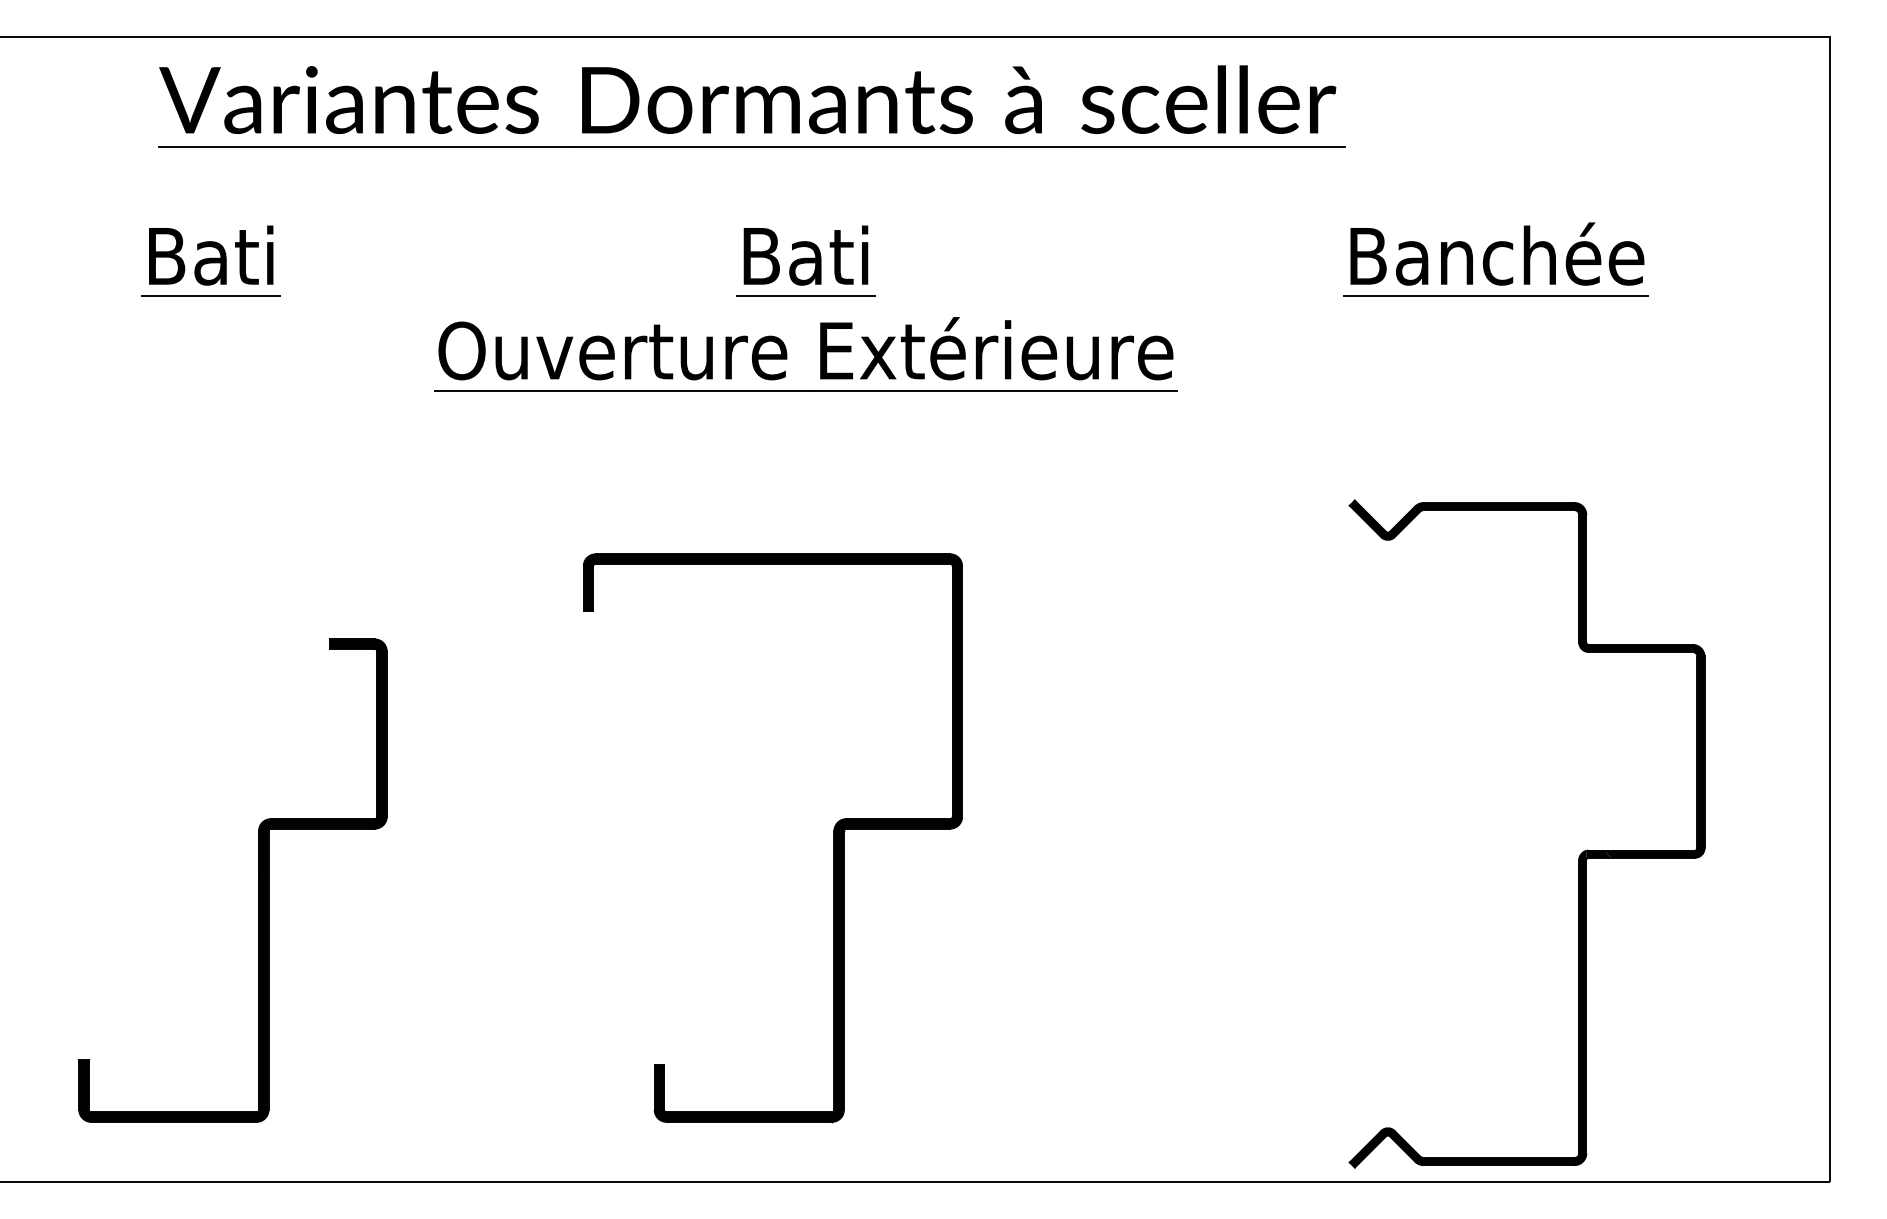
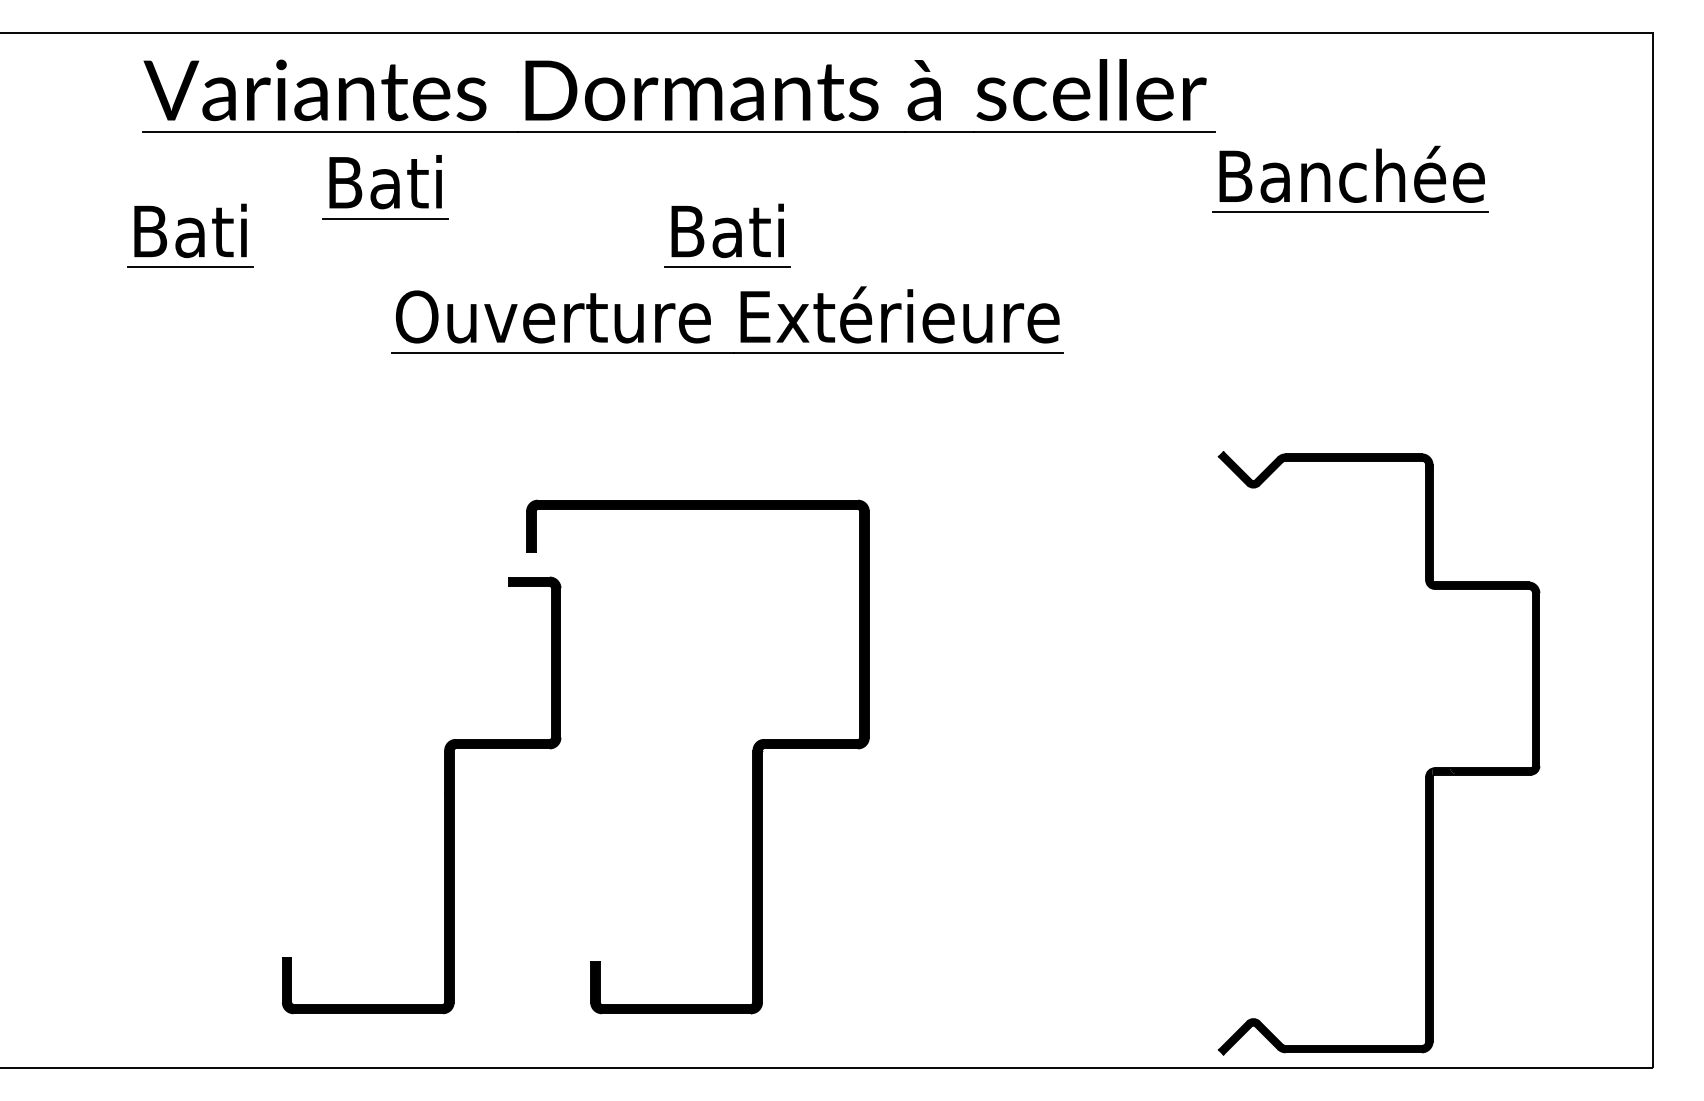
part: (426, 206) -> (385, 186), added
part: (1495, 259) -> (1350, 179), moved
part: (258, 880) -> (444, 795), moved

